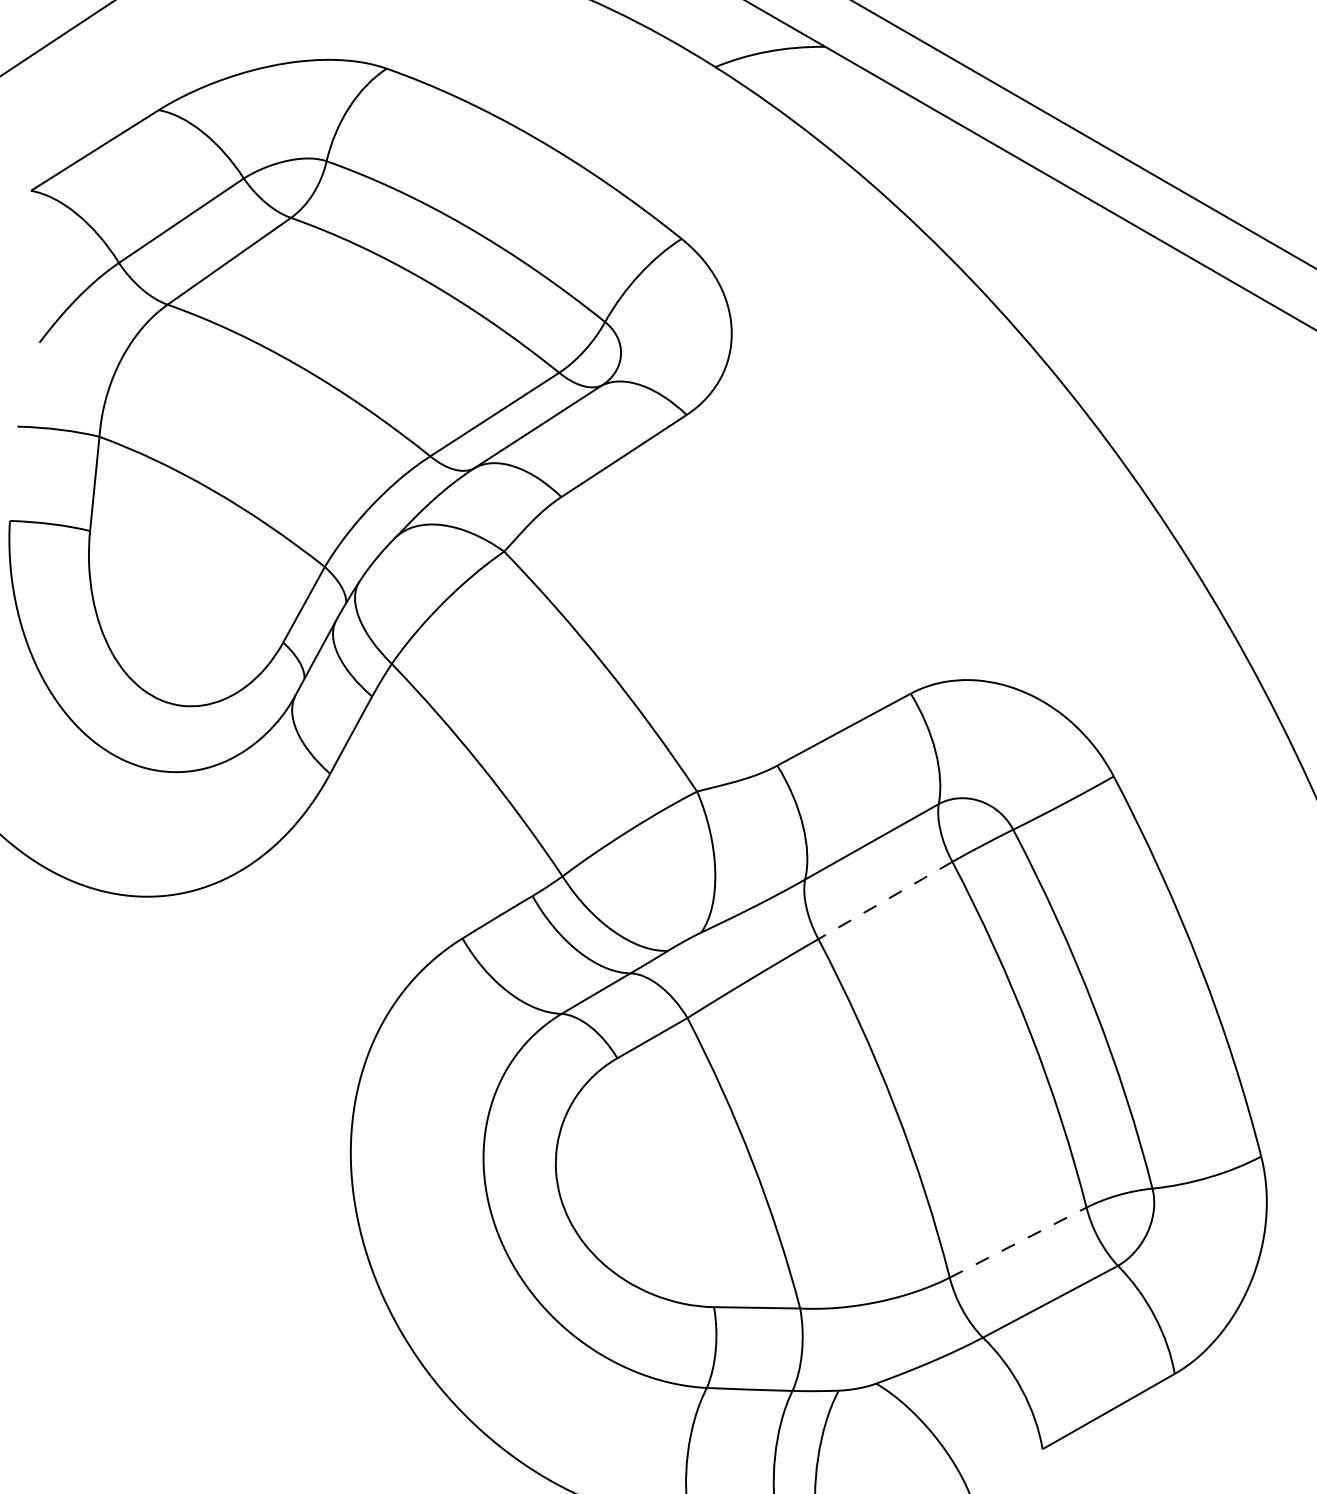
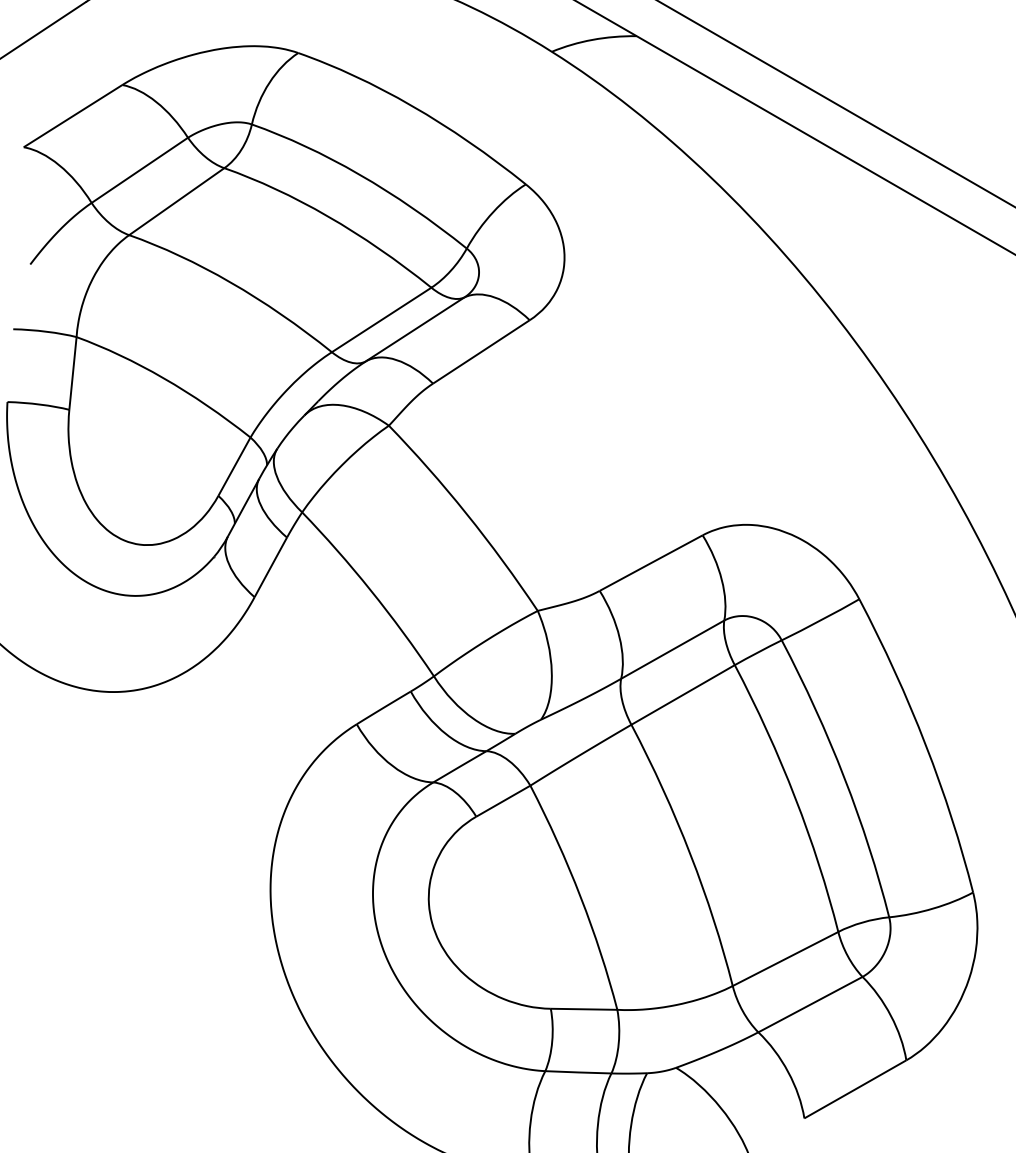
line: (885, 899) -> (683, 694), dashed -> solid
line: (1019, 1241) -> (786, 958), dashed -> solid

